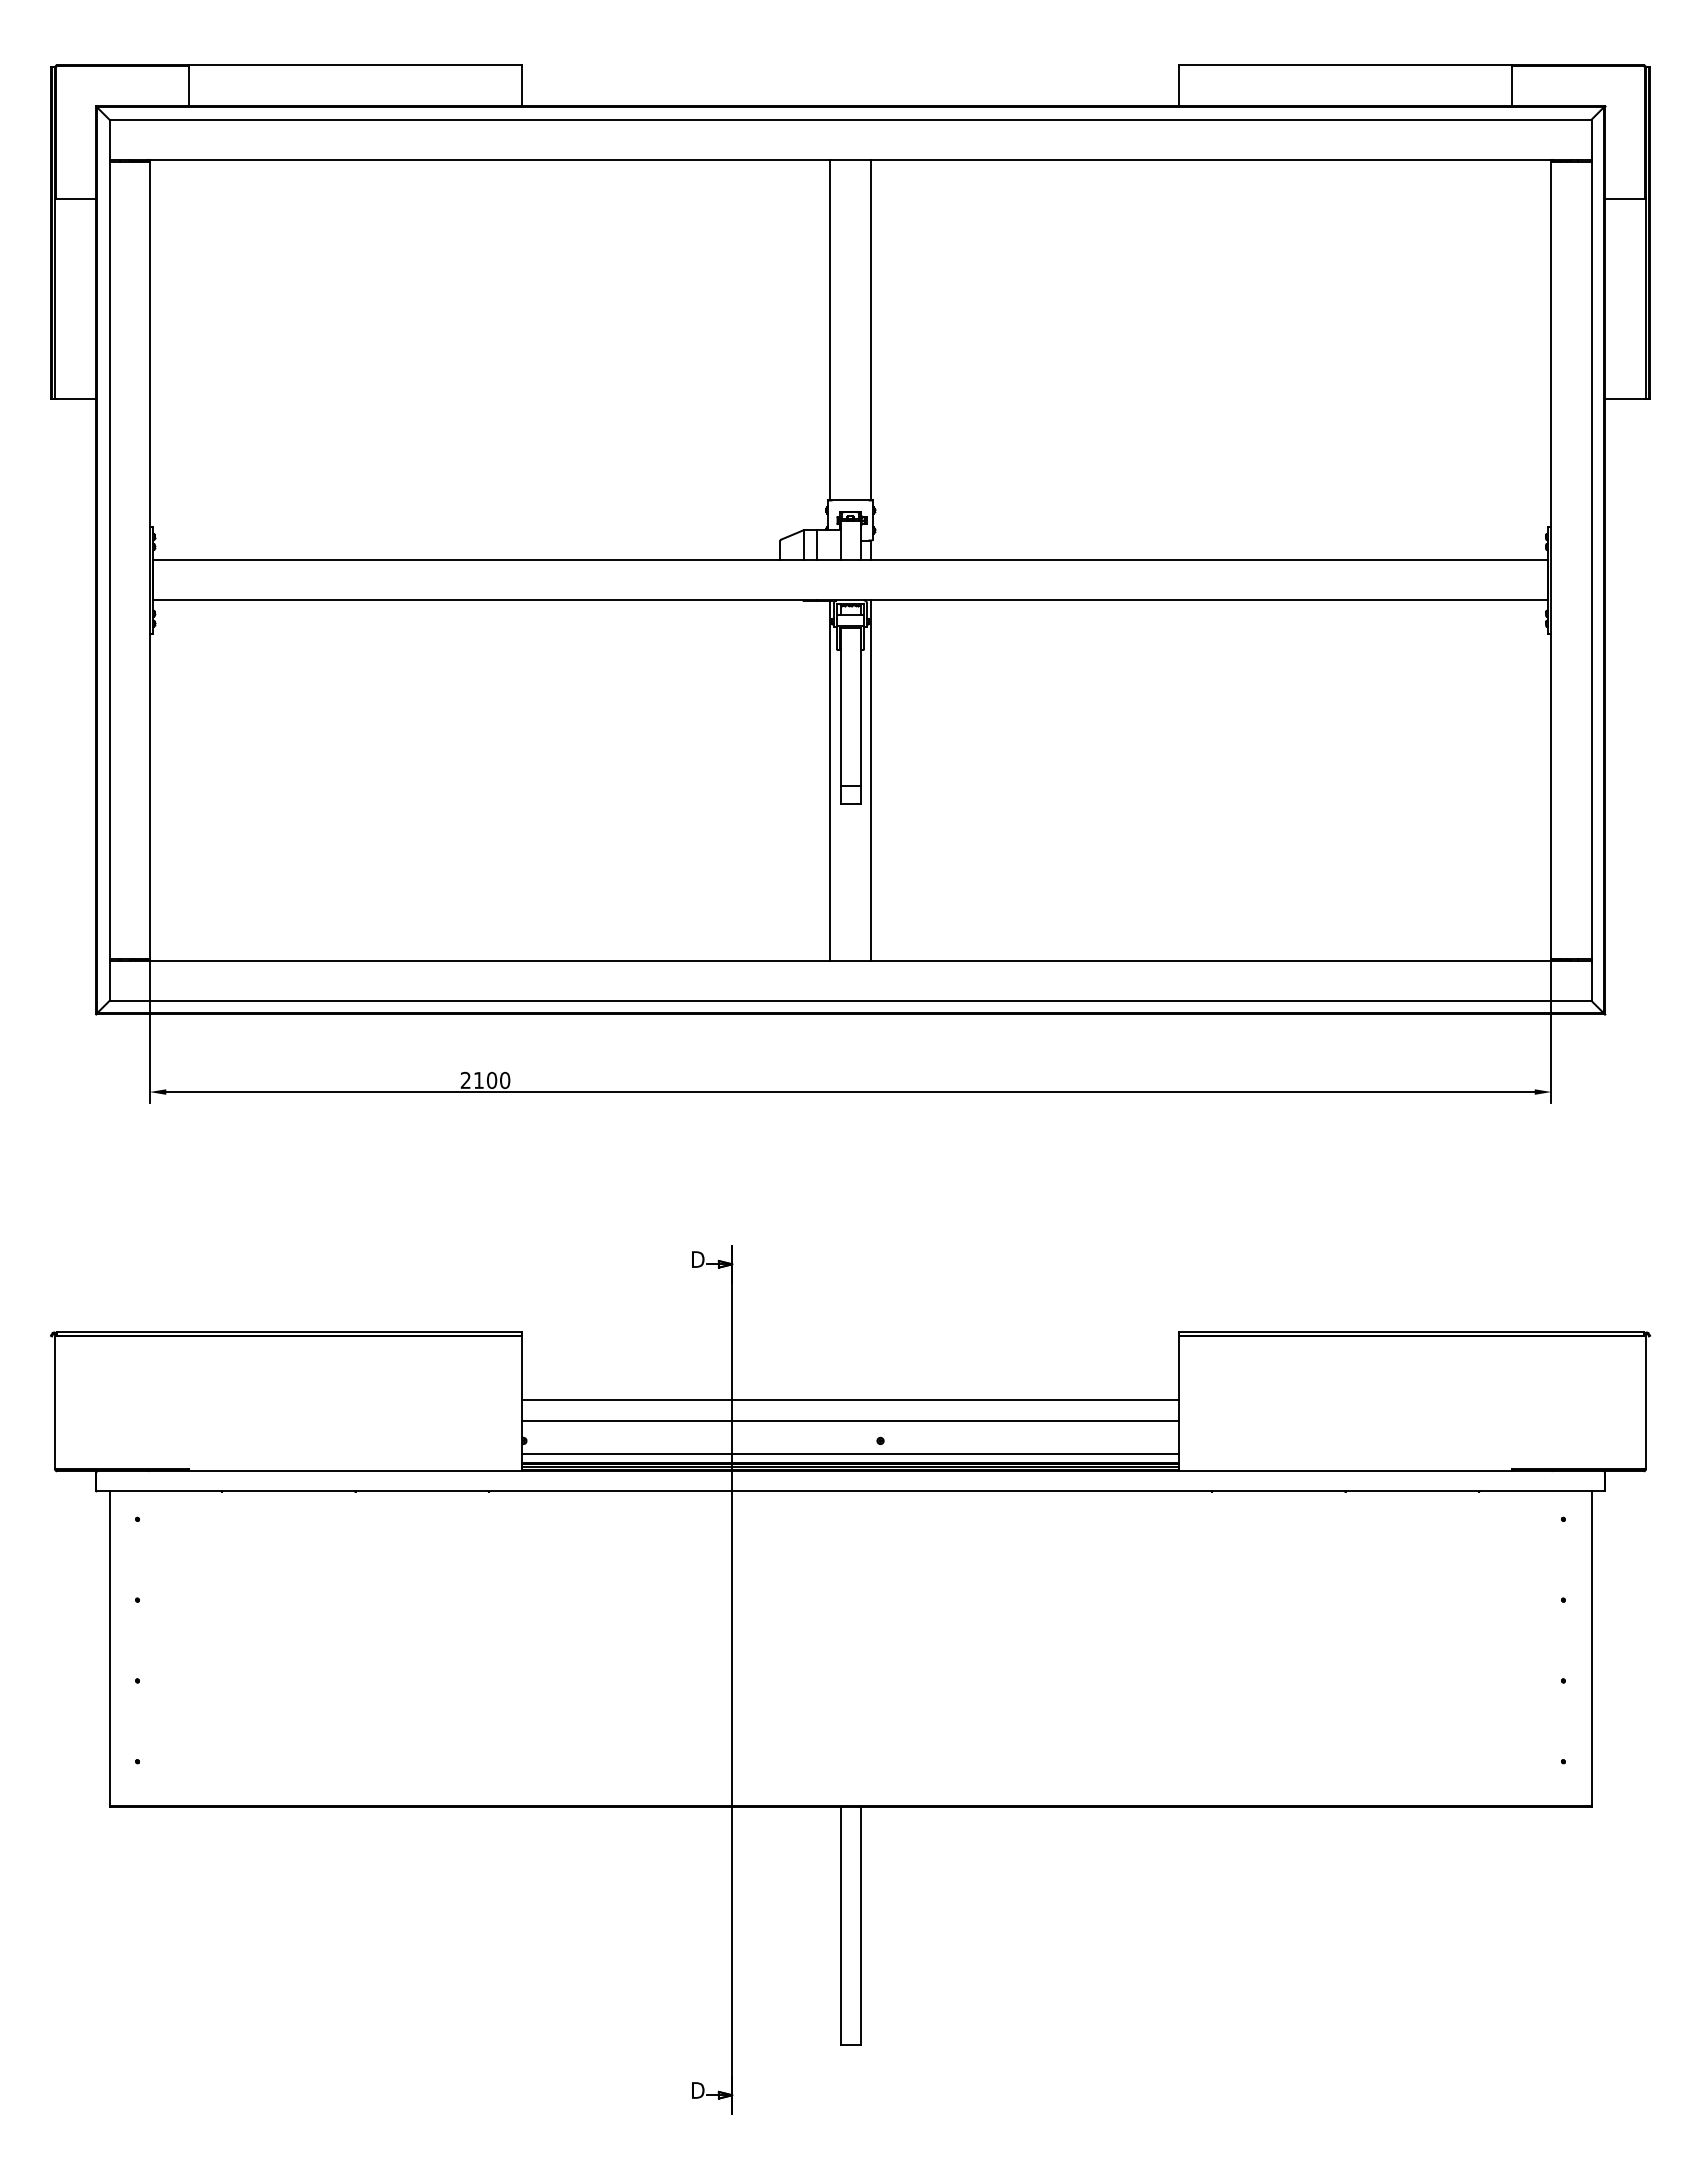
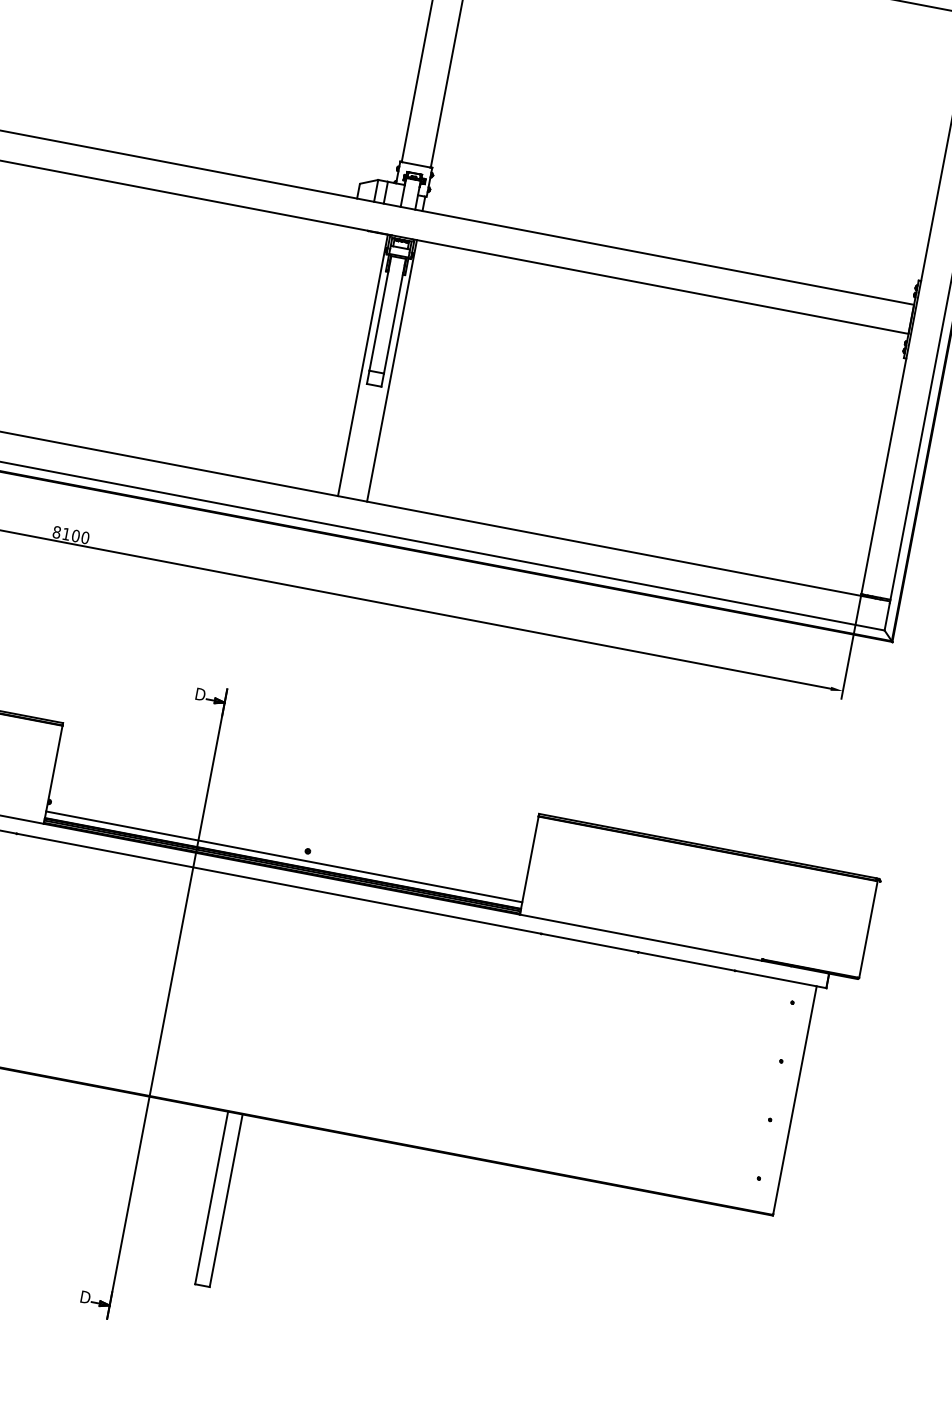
text: (465, 1080) -> (56, 532), 2100 -> 8100
line: (850, 1399) -> (291, 817), removed
line: (850, 1420) -> (288, 832), removed

